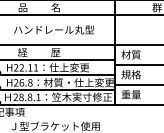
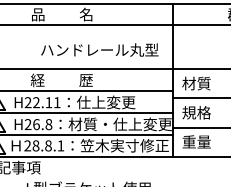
text: (53, 29) -> (98, 49), moved

